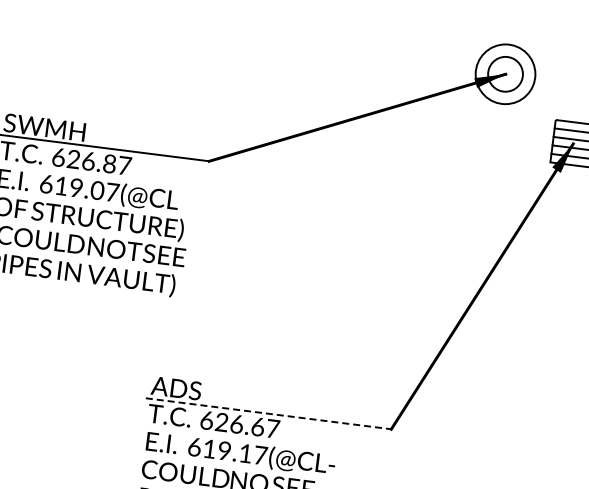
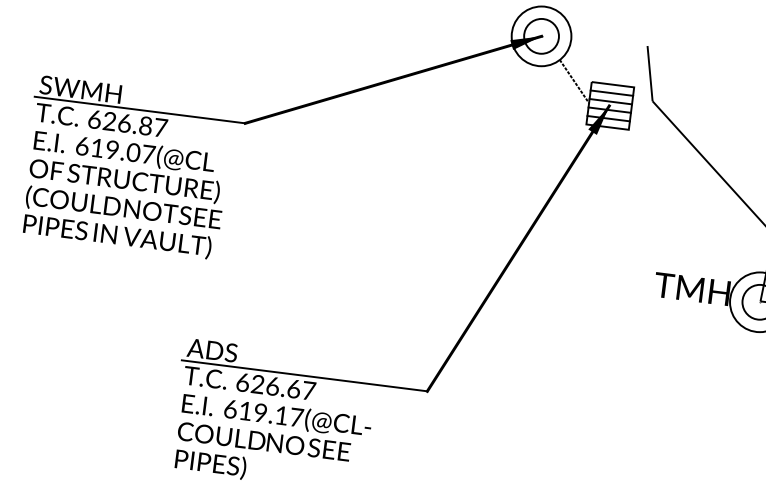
line: (538, 119) -> (574, 81), added
line: (268, 413) -> (304, 375), dashed -> solid

